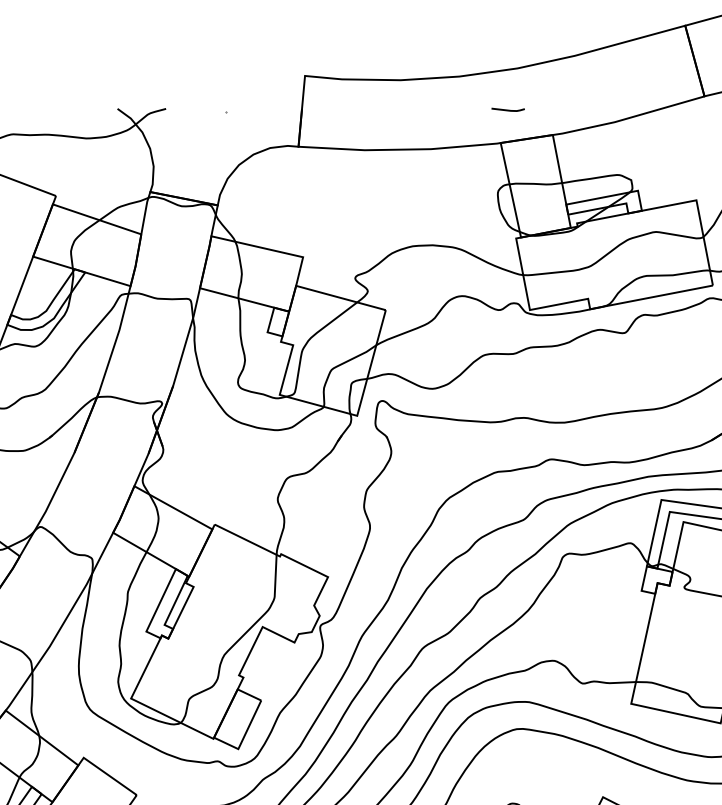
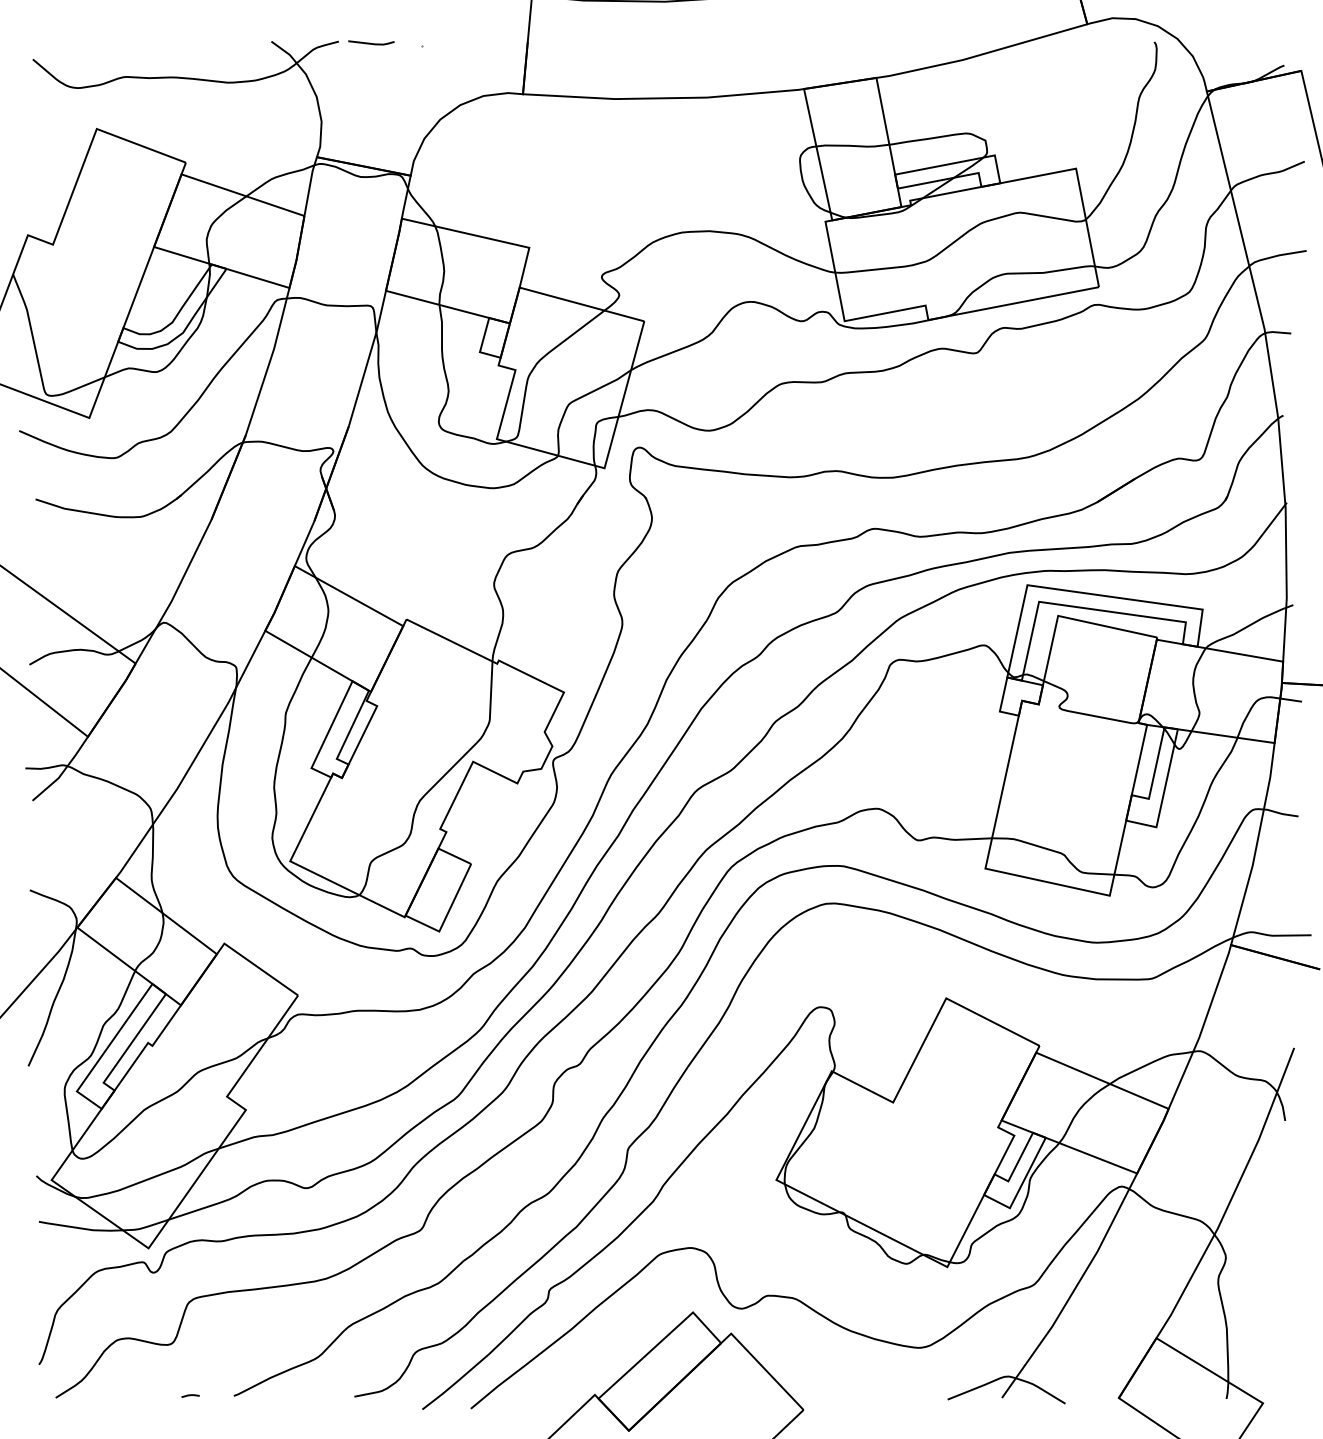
line: (507, 109) -> (370, 42), moved

